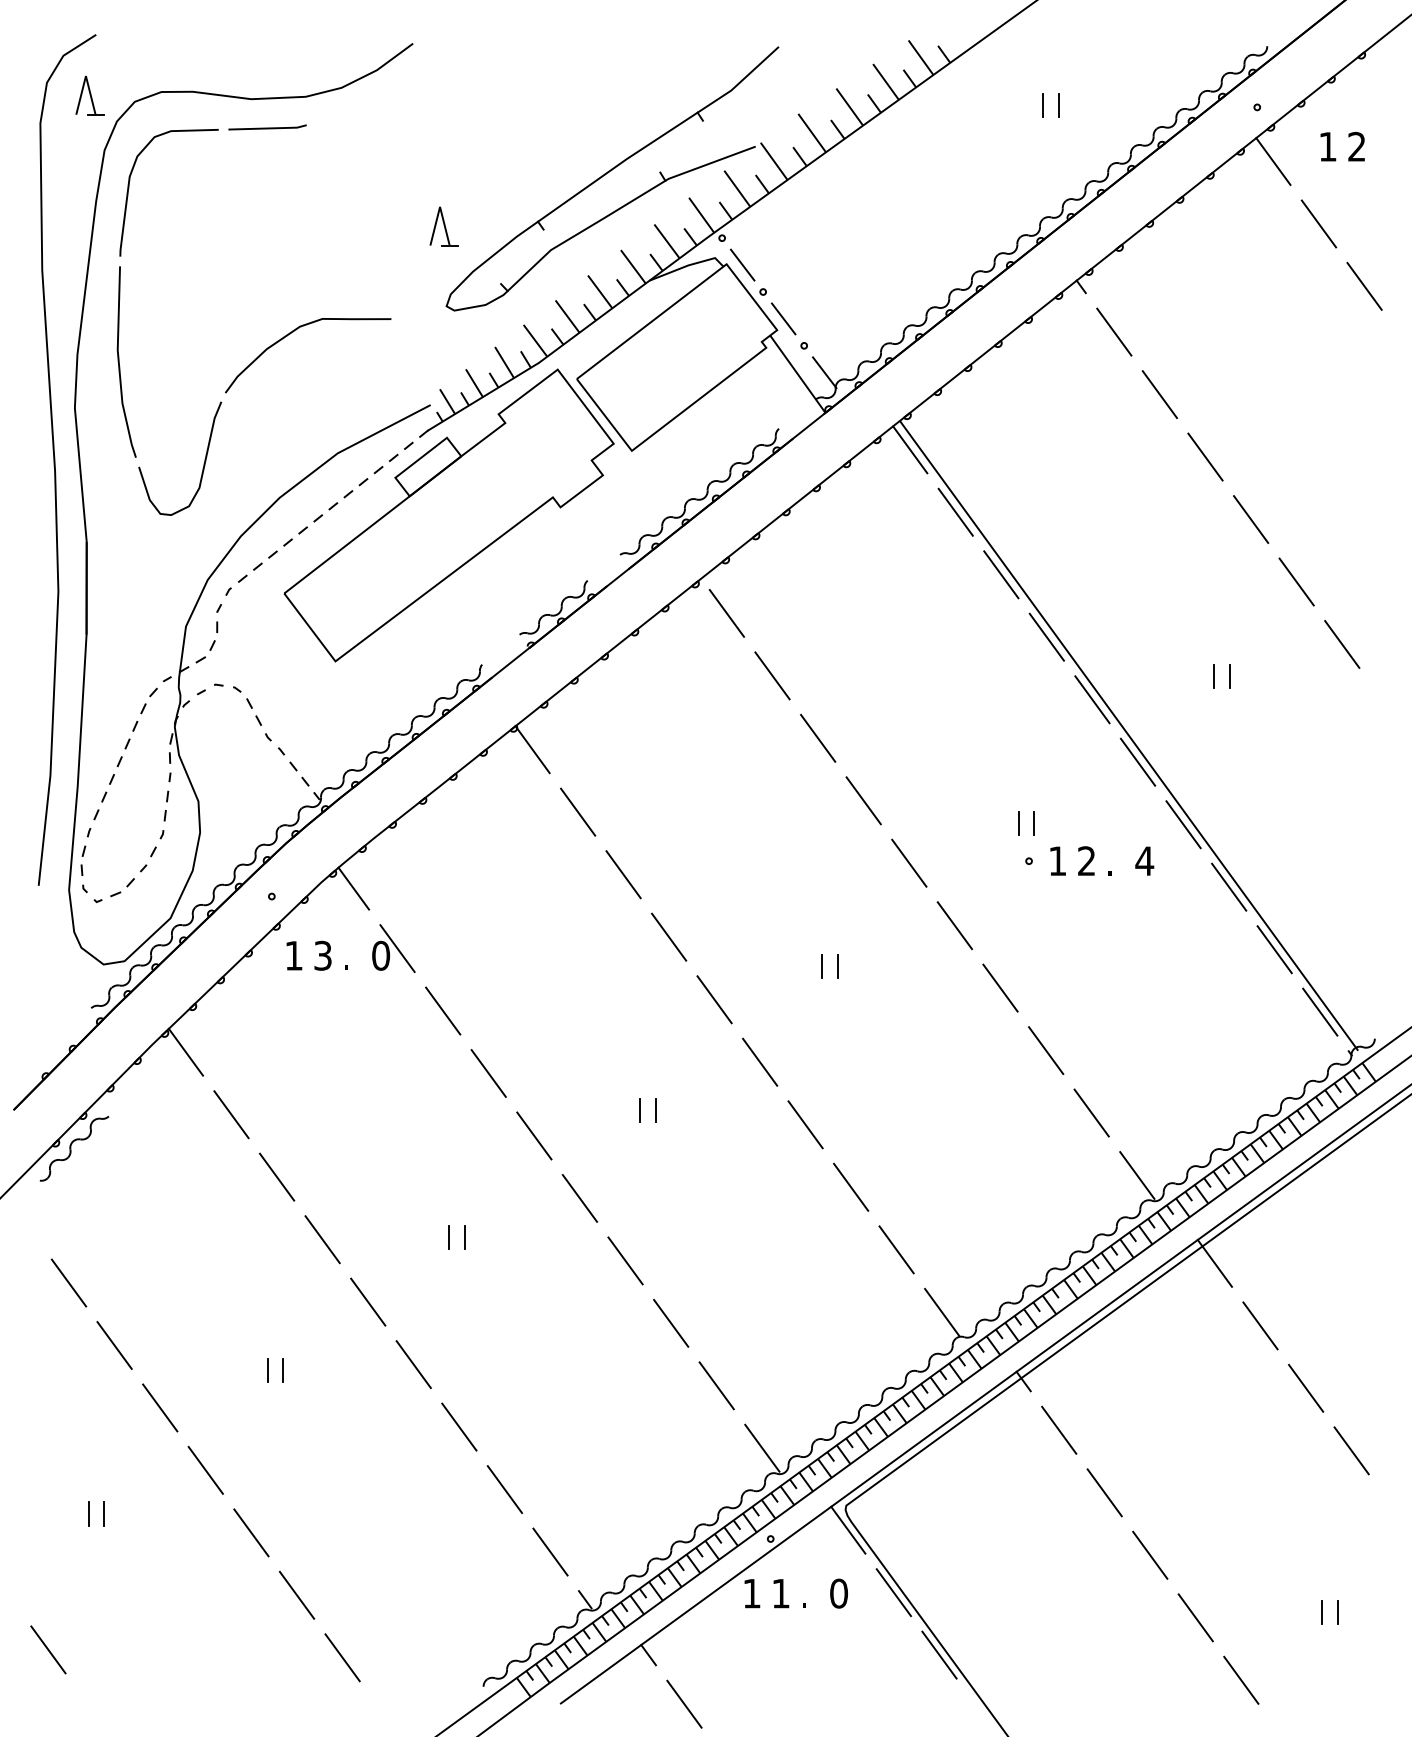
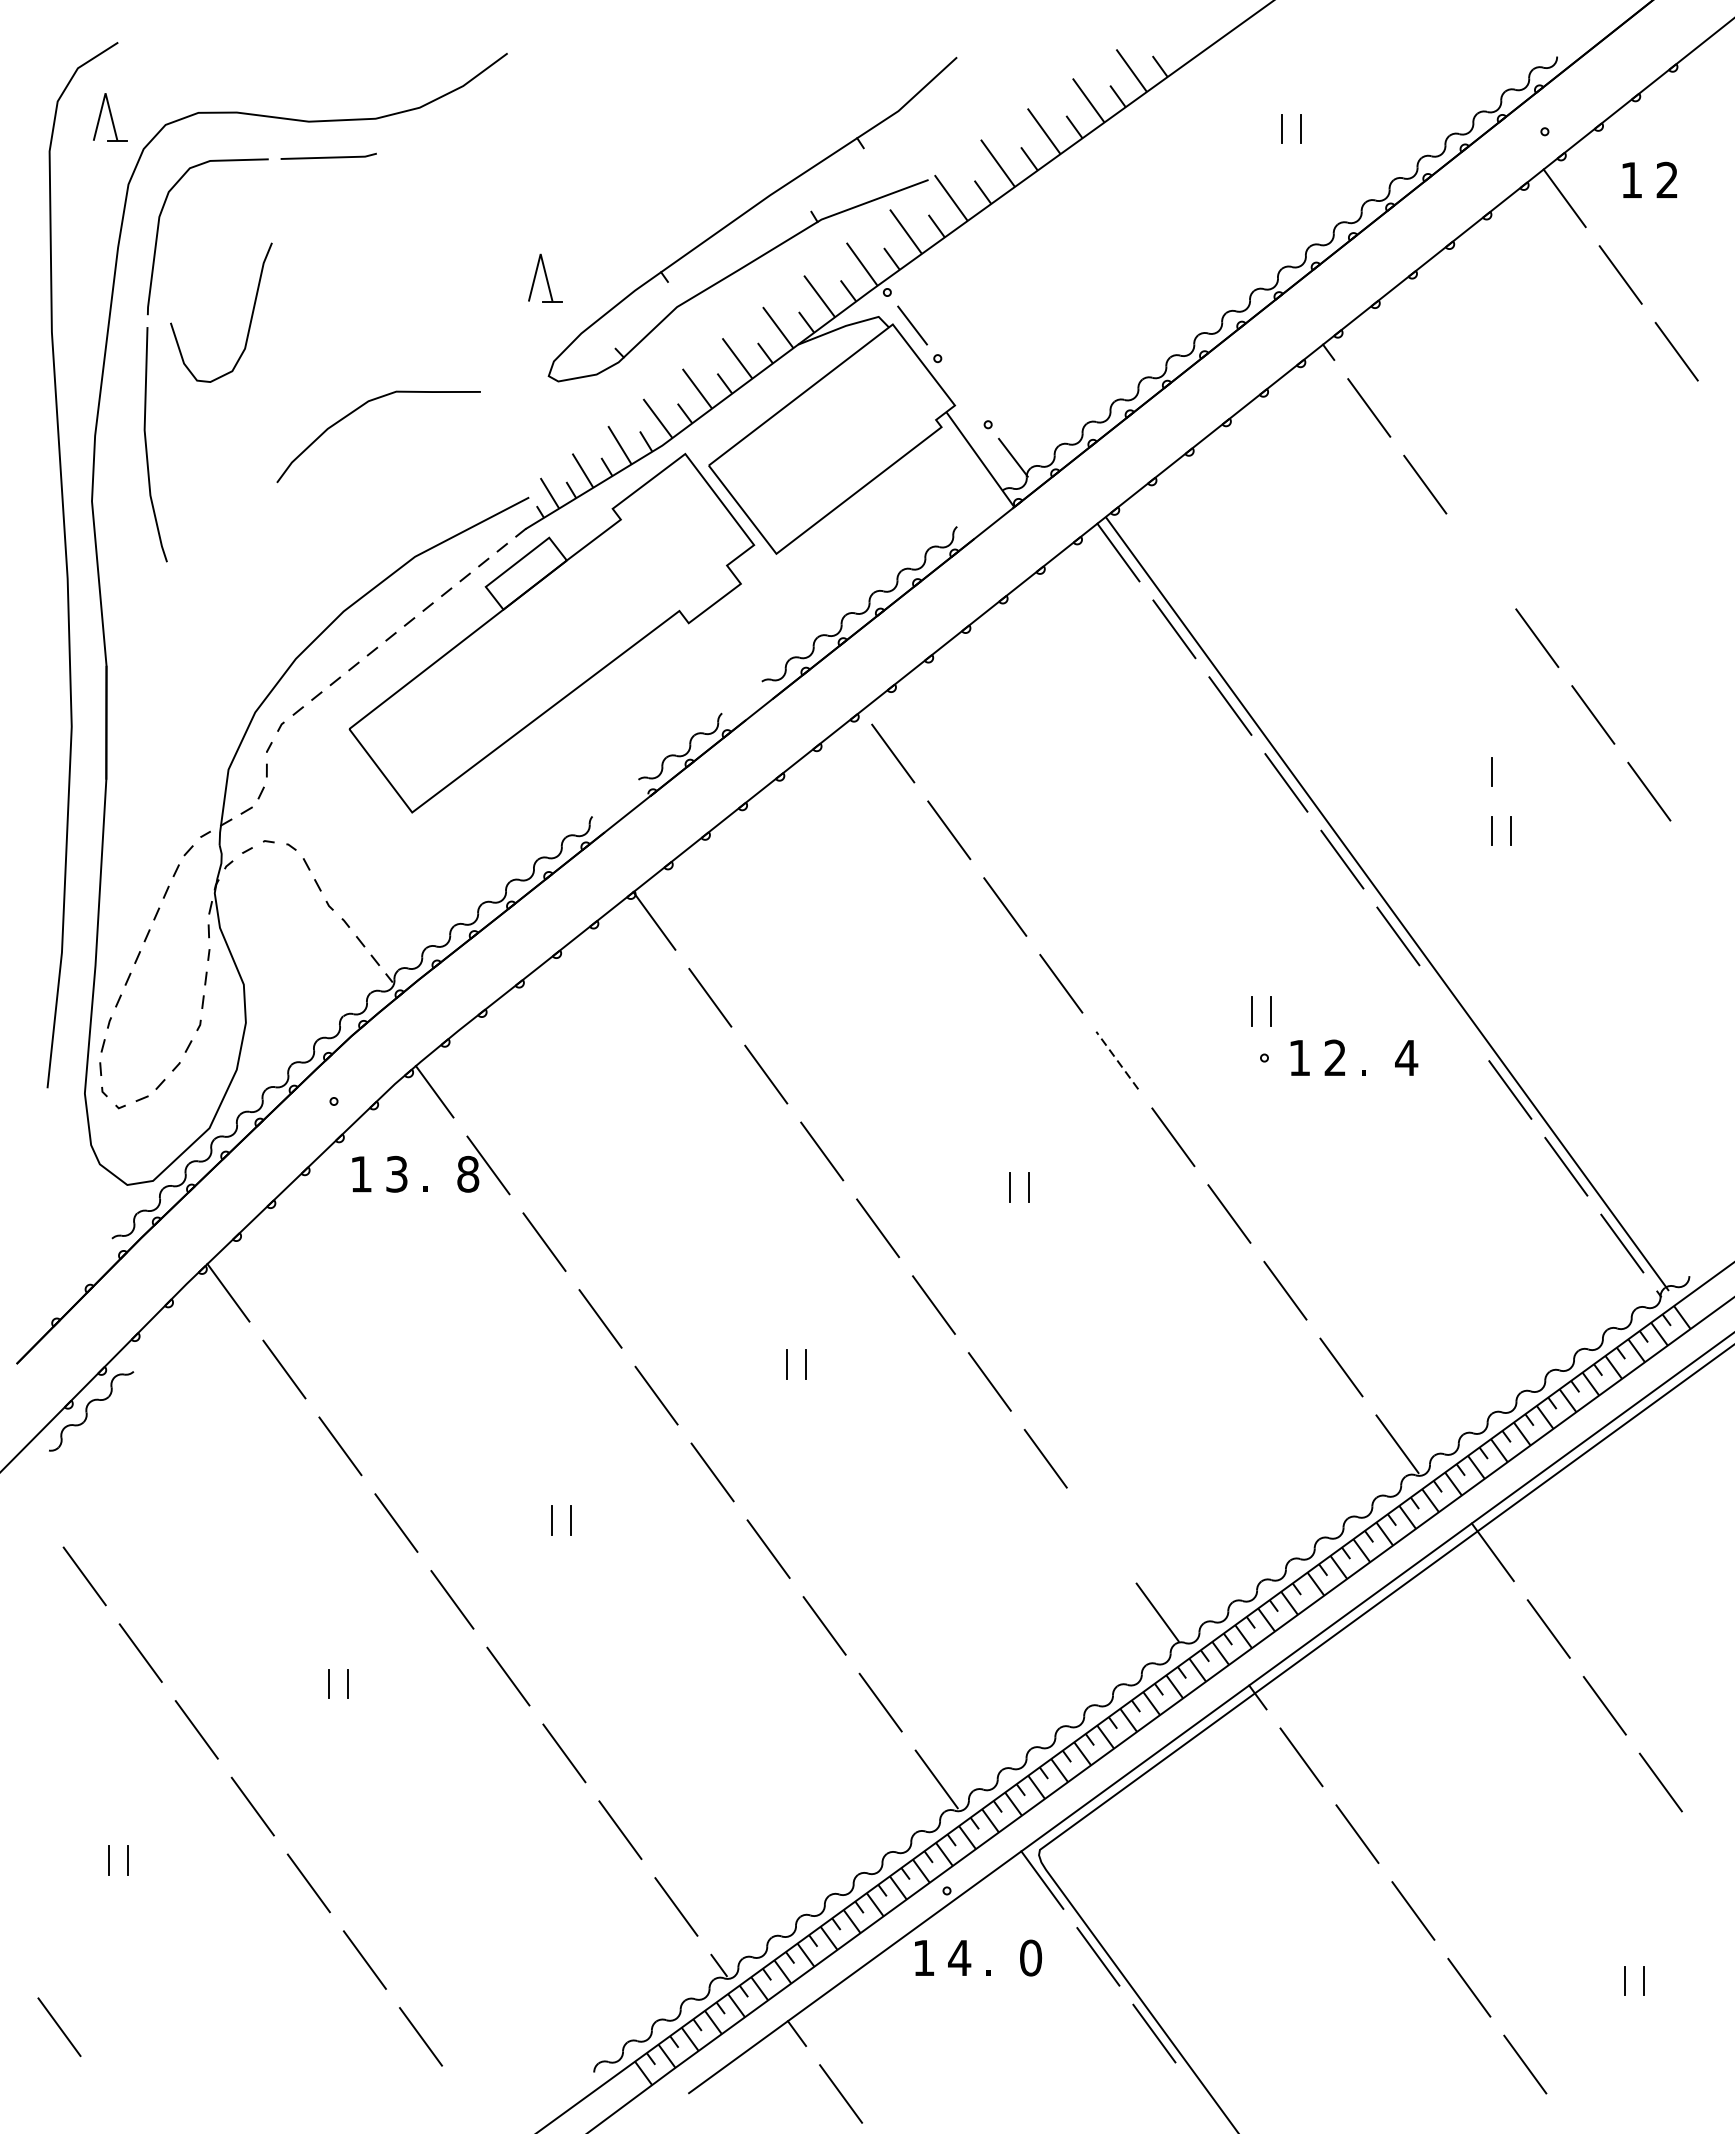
line: (783, 318) -> (962, 391), removed
line: (1205, 456) -> (1481, 560), removed
curve: (203, 463) -> (250, 318), moved
line: (1213, 628) -> (1491, 772), added
line: (1183, 824) -> (1454, 1012), removed
line: (909, 863) -> (1117, 1060), solid -> dashed
text: (381, 955) -> (468, 1173), 0 -> 8
line: (896, 1249) -> (1101, 1535), removed
text: (780, 1593) -> (959, 1957), 1 -> 4

